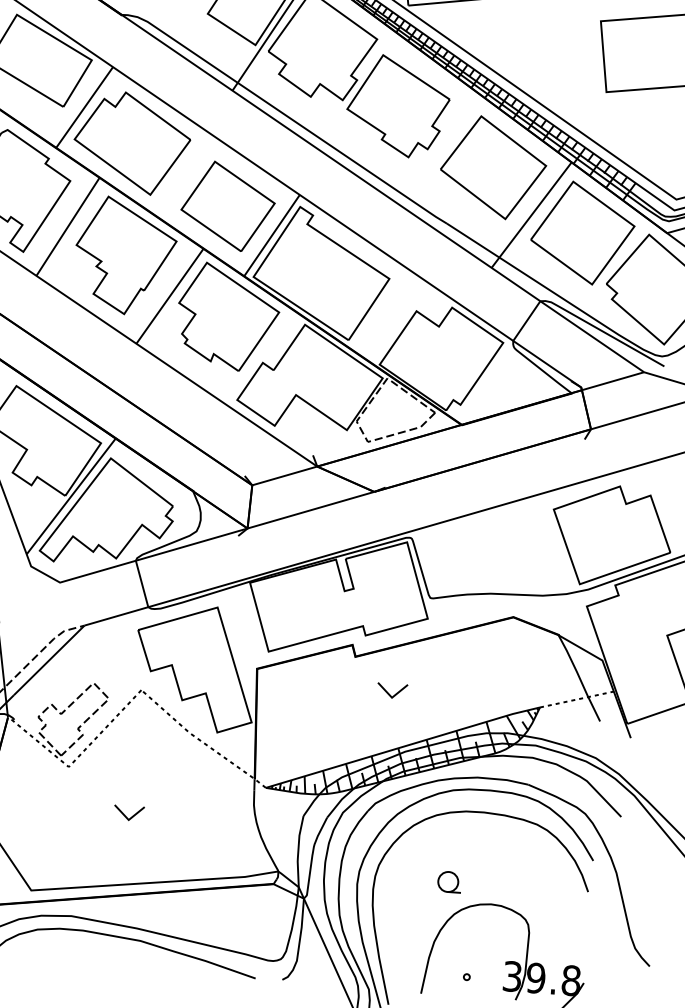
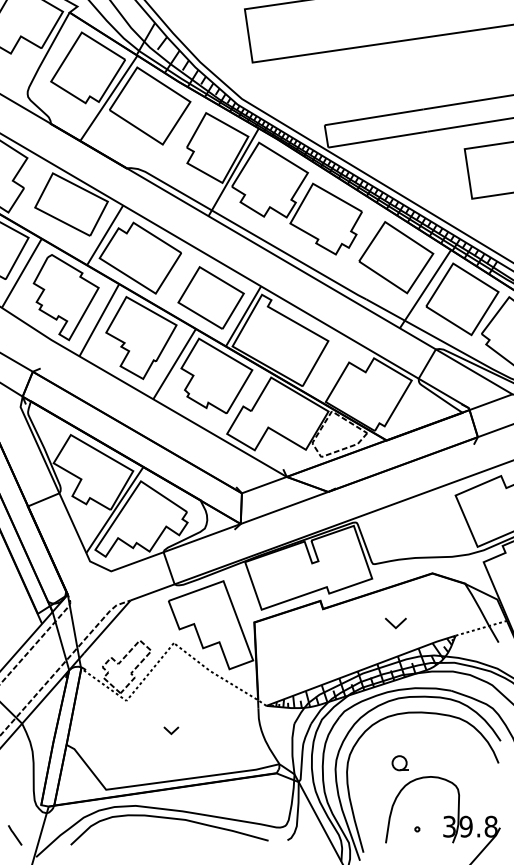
part: (391, 691) -> (395, 623), moved
part: (129, 813) -> (171, 730), size x0.7

